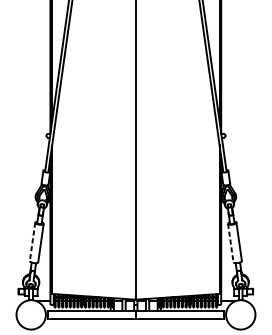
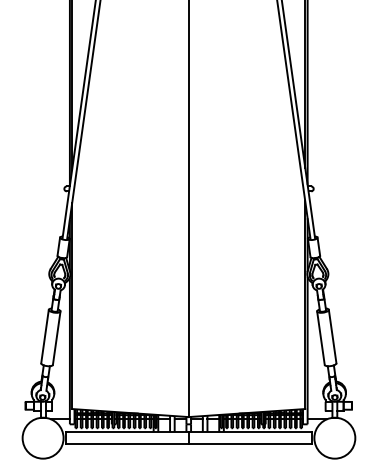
line: (32, 241) -> (45, 336), dashed -> solid
line: (230, 243) -> (320, 338), dashed -> solid

